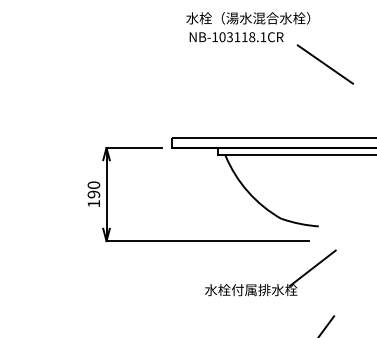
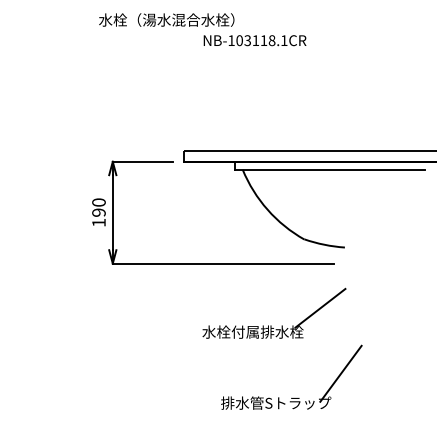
text: (248, 17) -> (166, 19), moved
line: (325, 64) -> (352, 70), removed
part: (268, 283) -> (271, 325), moved

